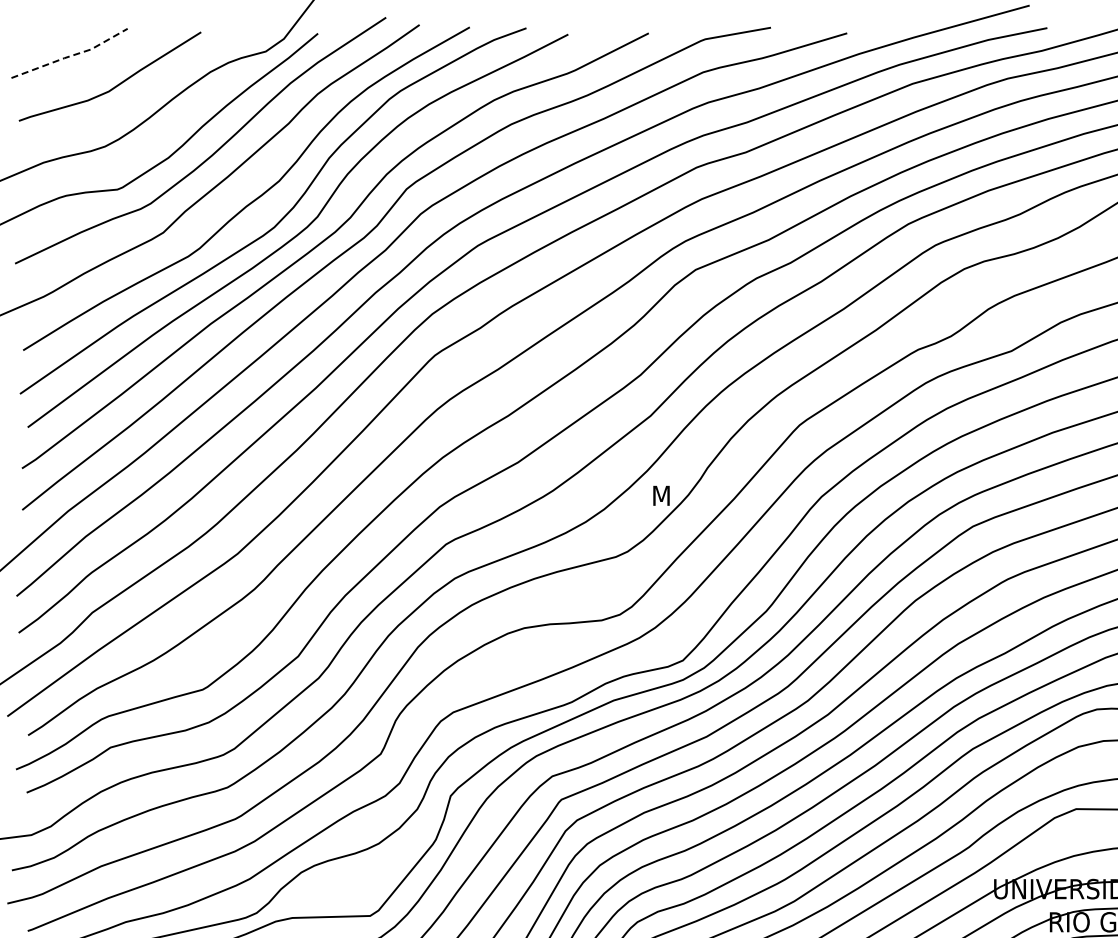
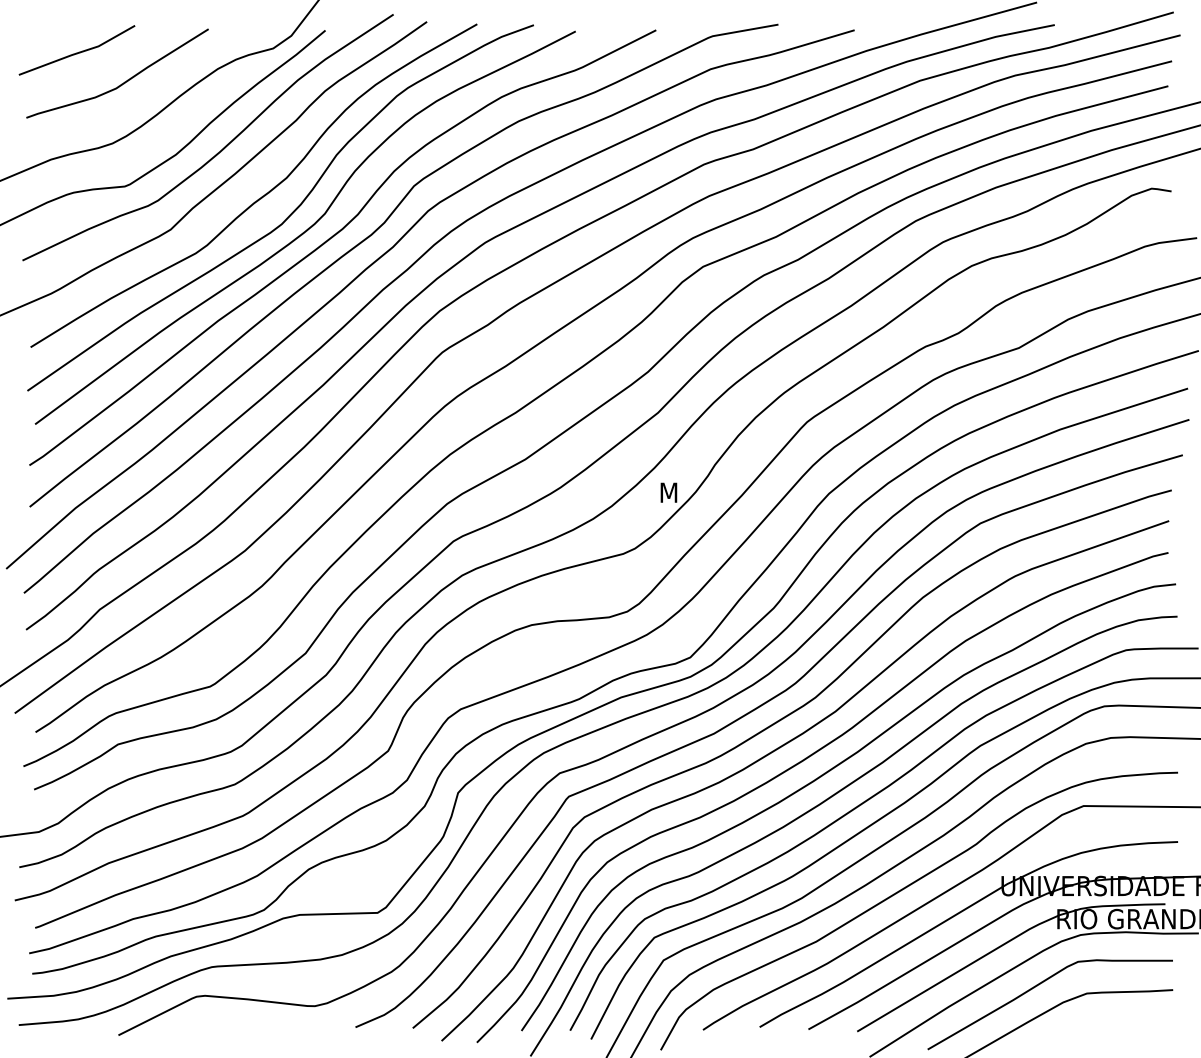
line: (71, 56) -> (78, 53), dashed -> solid

